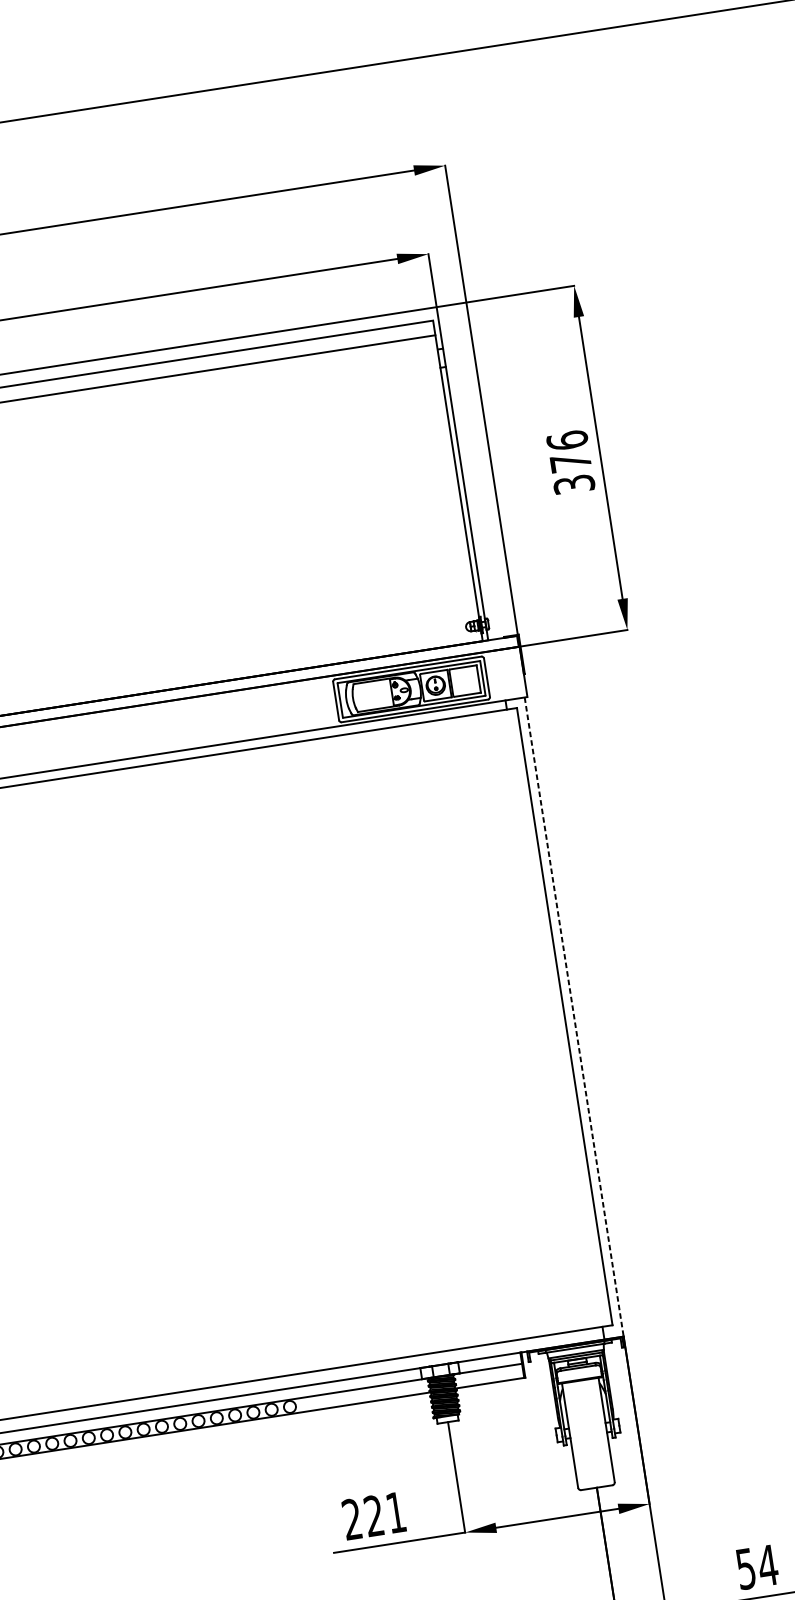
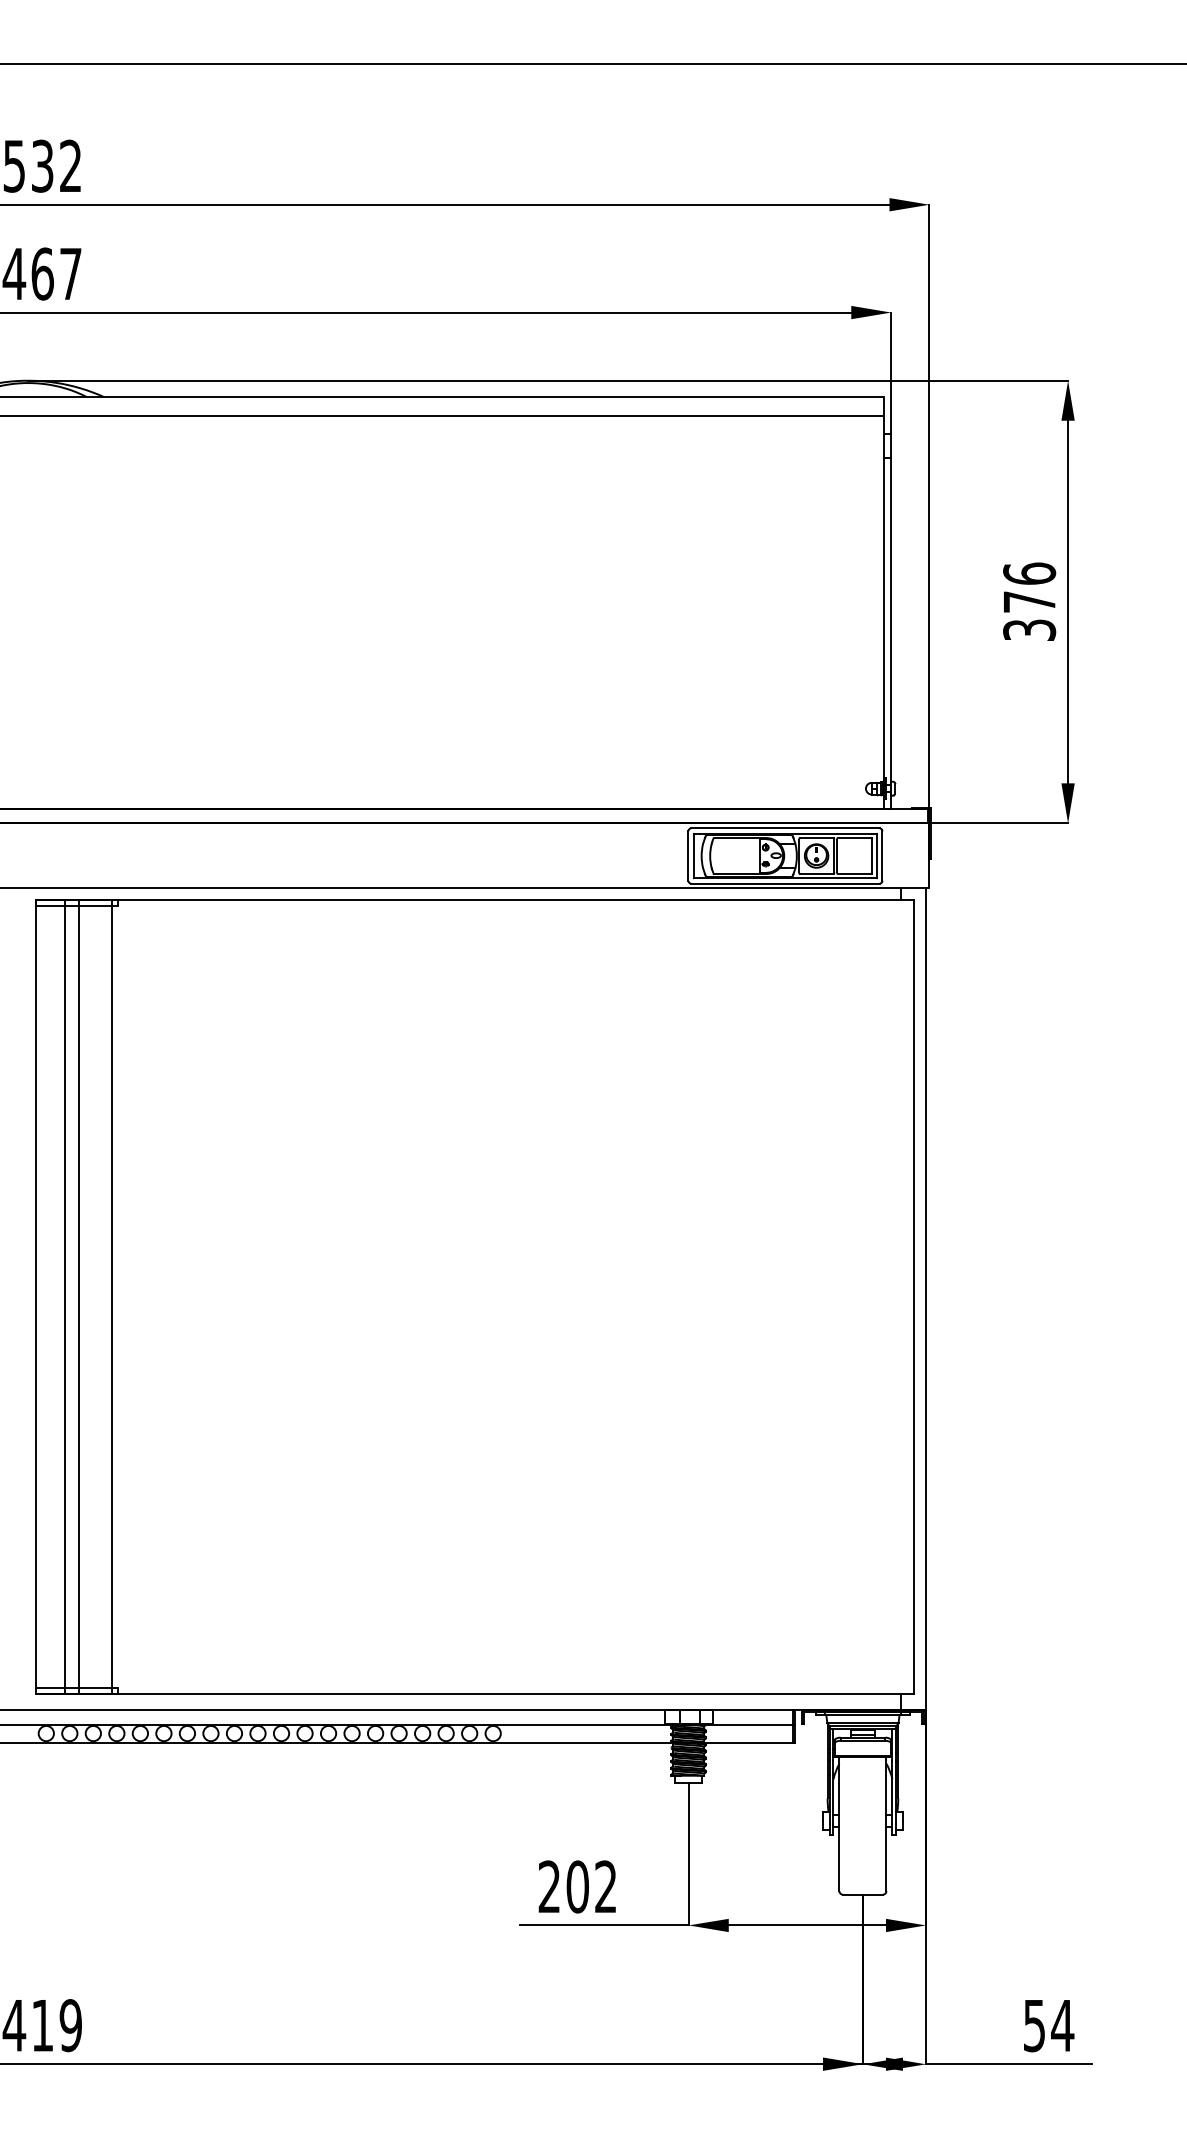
line: (573, 1017) -> (925, 1299), dashed -> solid
text: (384, 1514) -> (591, 1886), 221 -> 202

